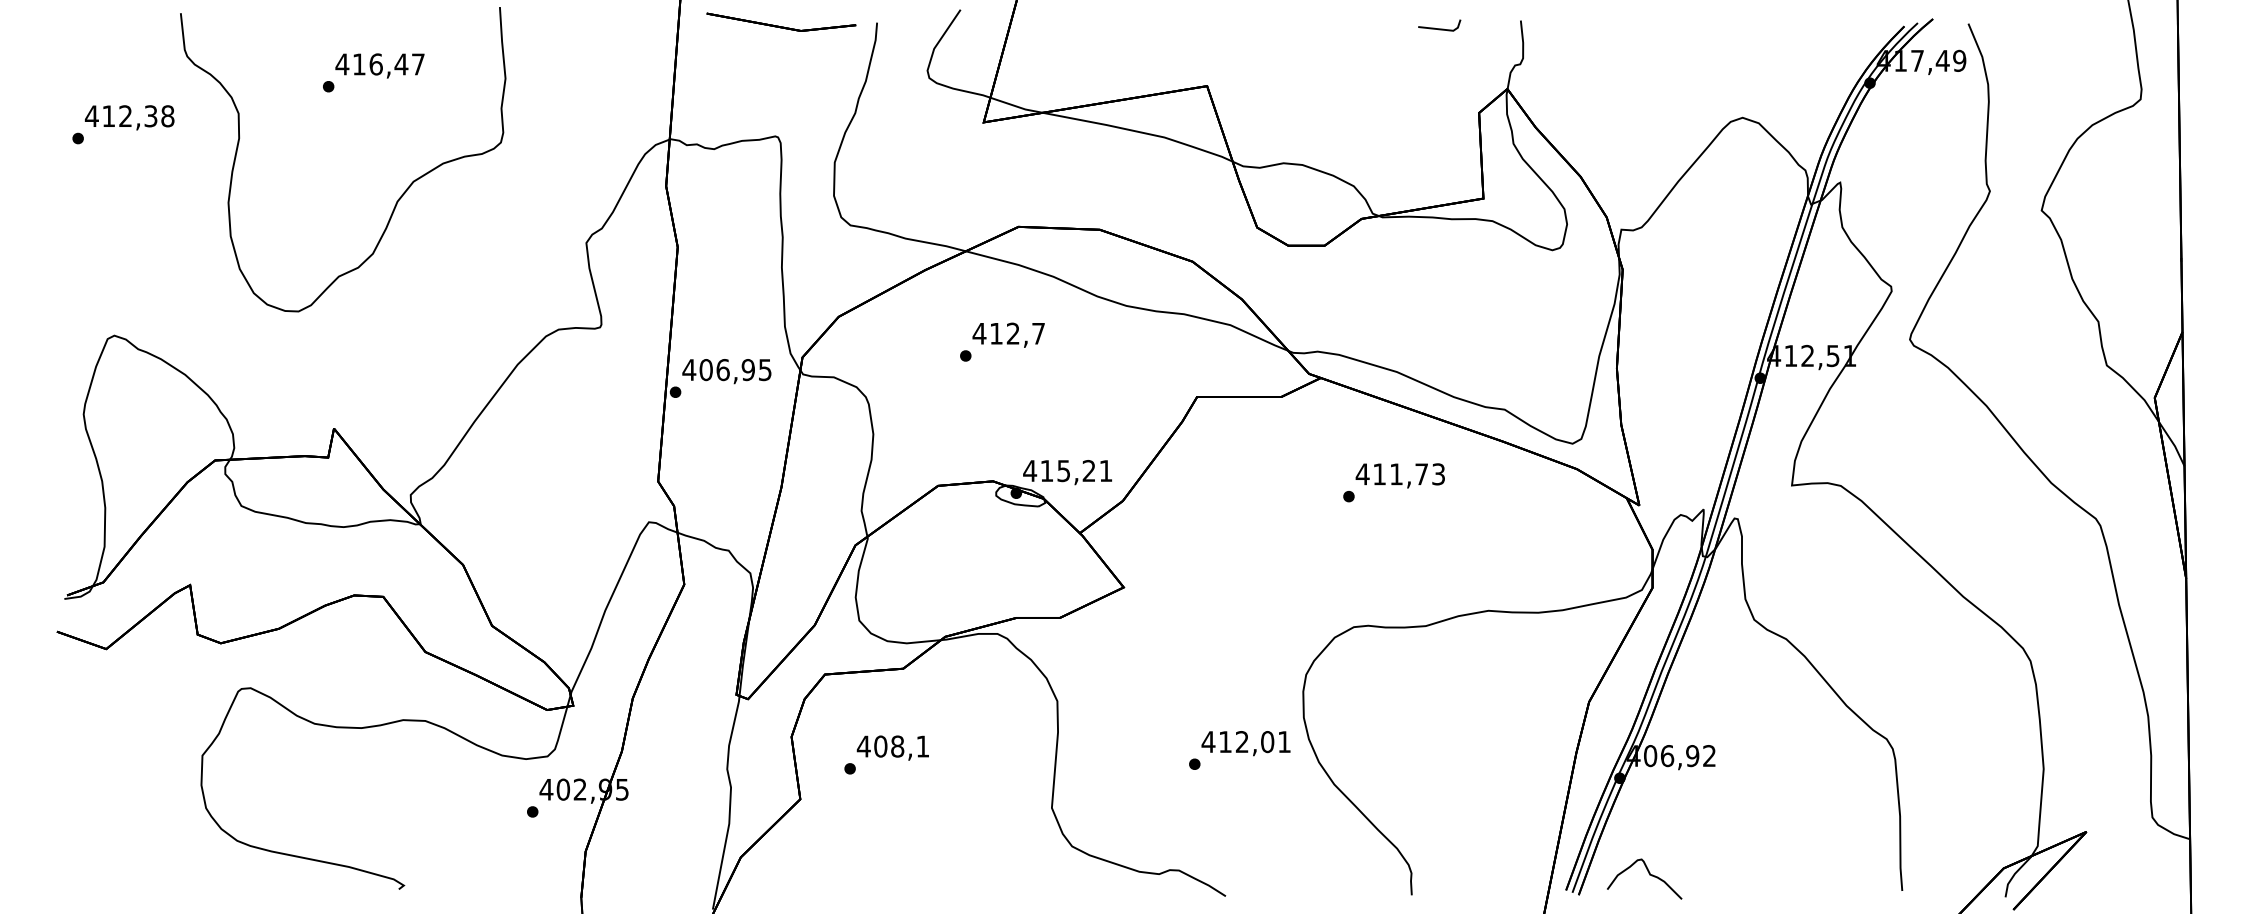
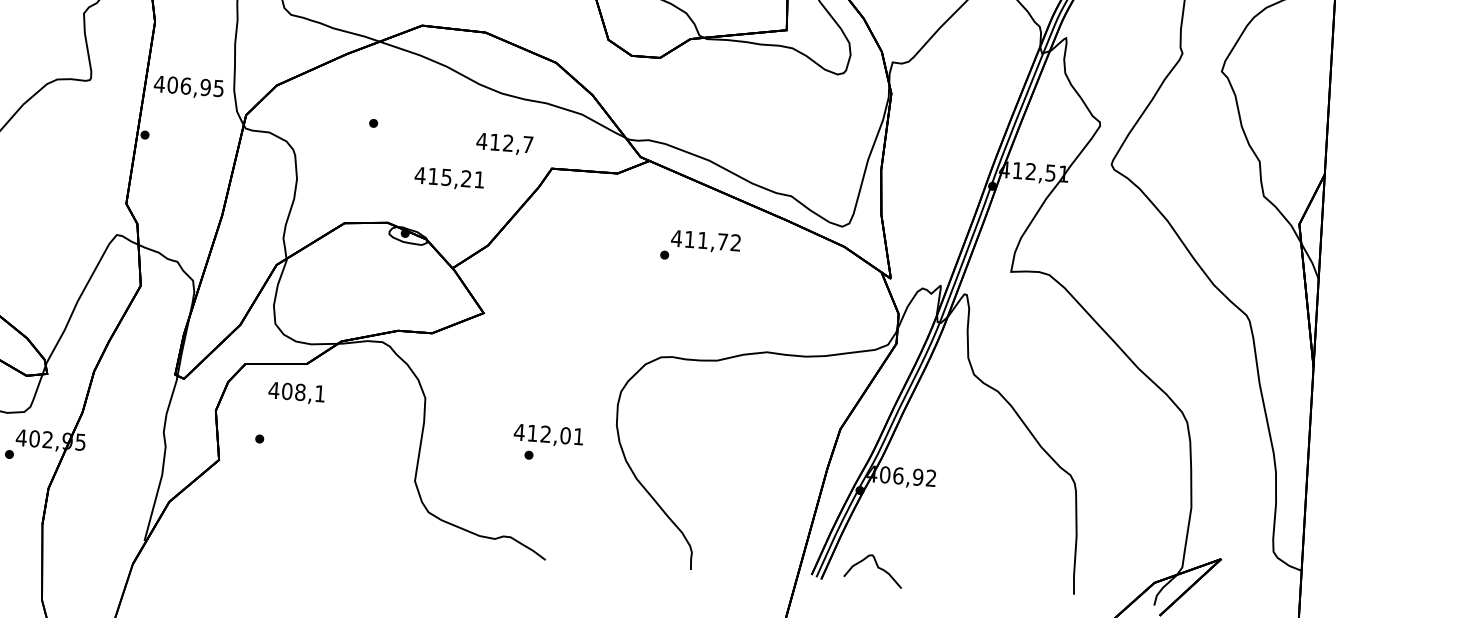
text: (1008, 334) -> (504, 143), moved
text: (726, 371) -> (188, 87), moved
text: (1067, 472) -> (449, 178), moved
text: (1438, 474) -> (735, 243), 411,73 -> 411,72
text: (1245, 743) -> (548, 435), moved
text: (892, 747) -> (296, 392), moved

